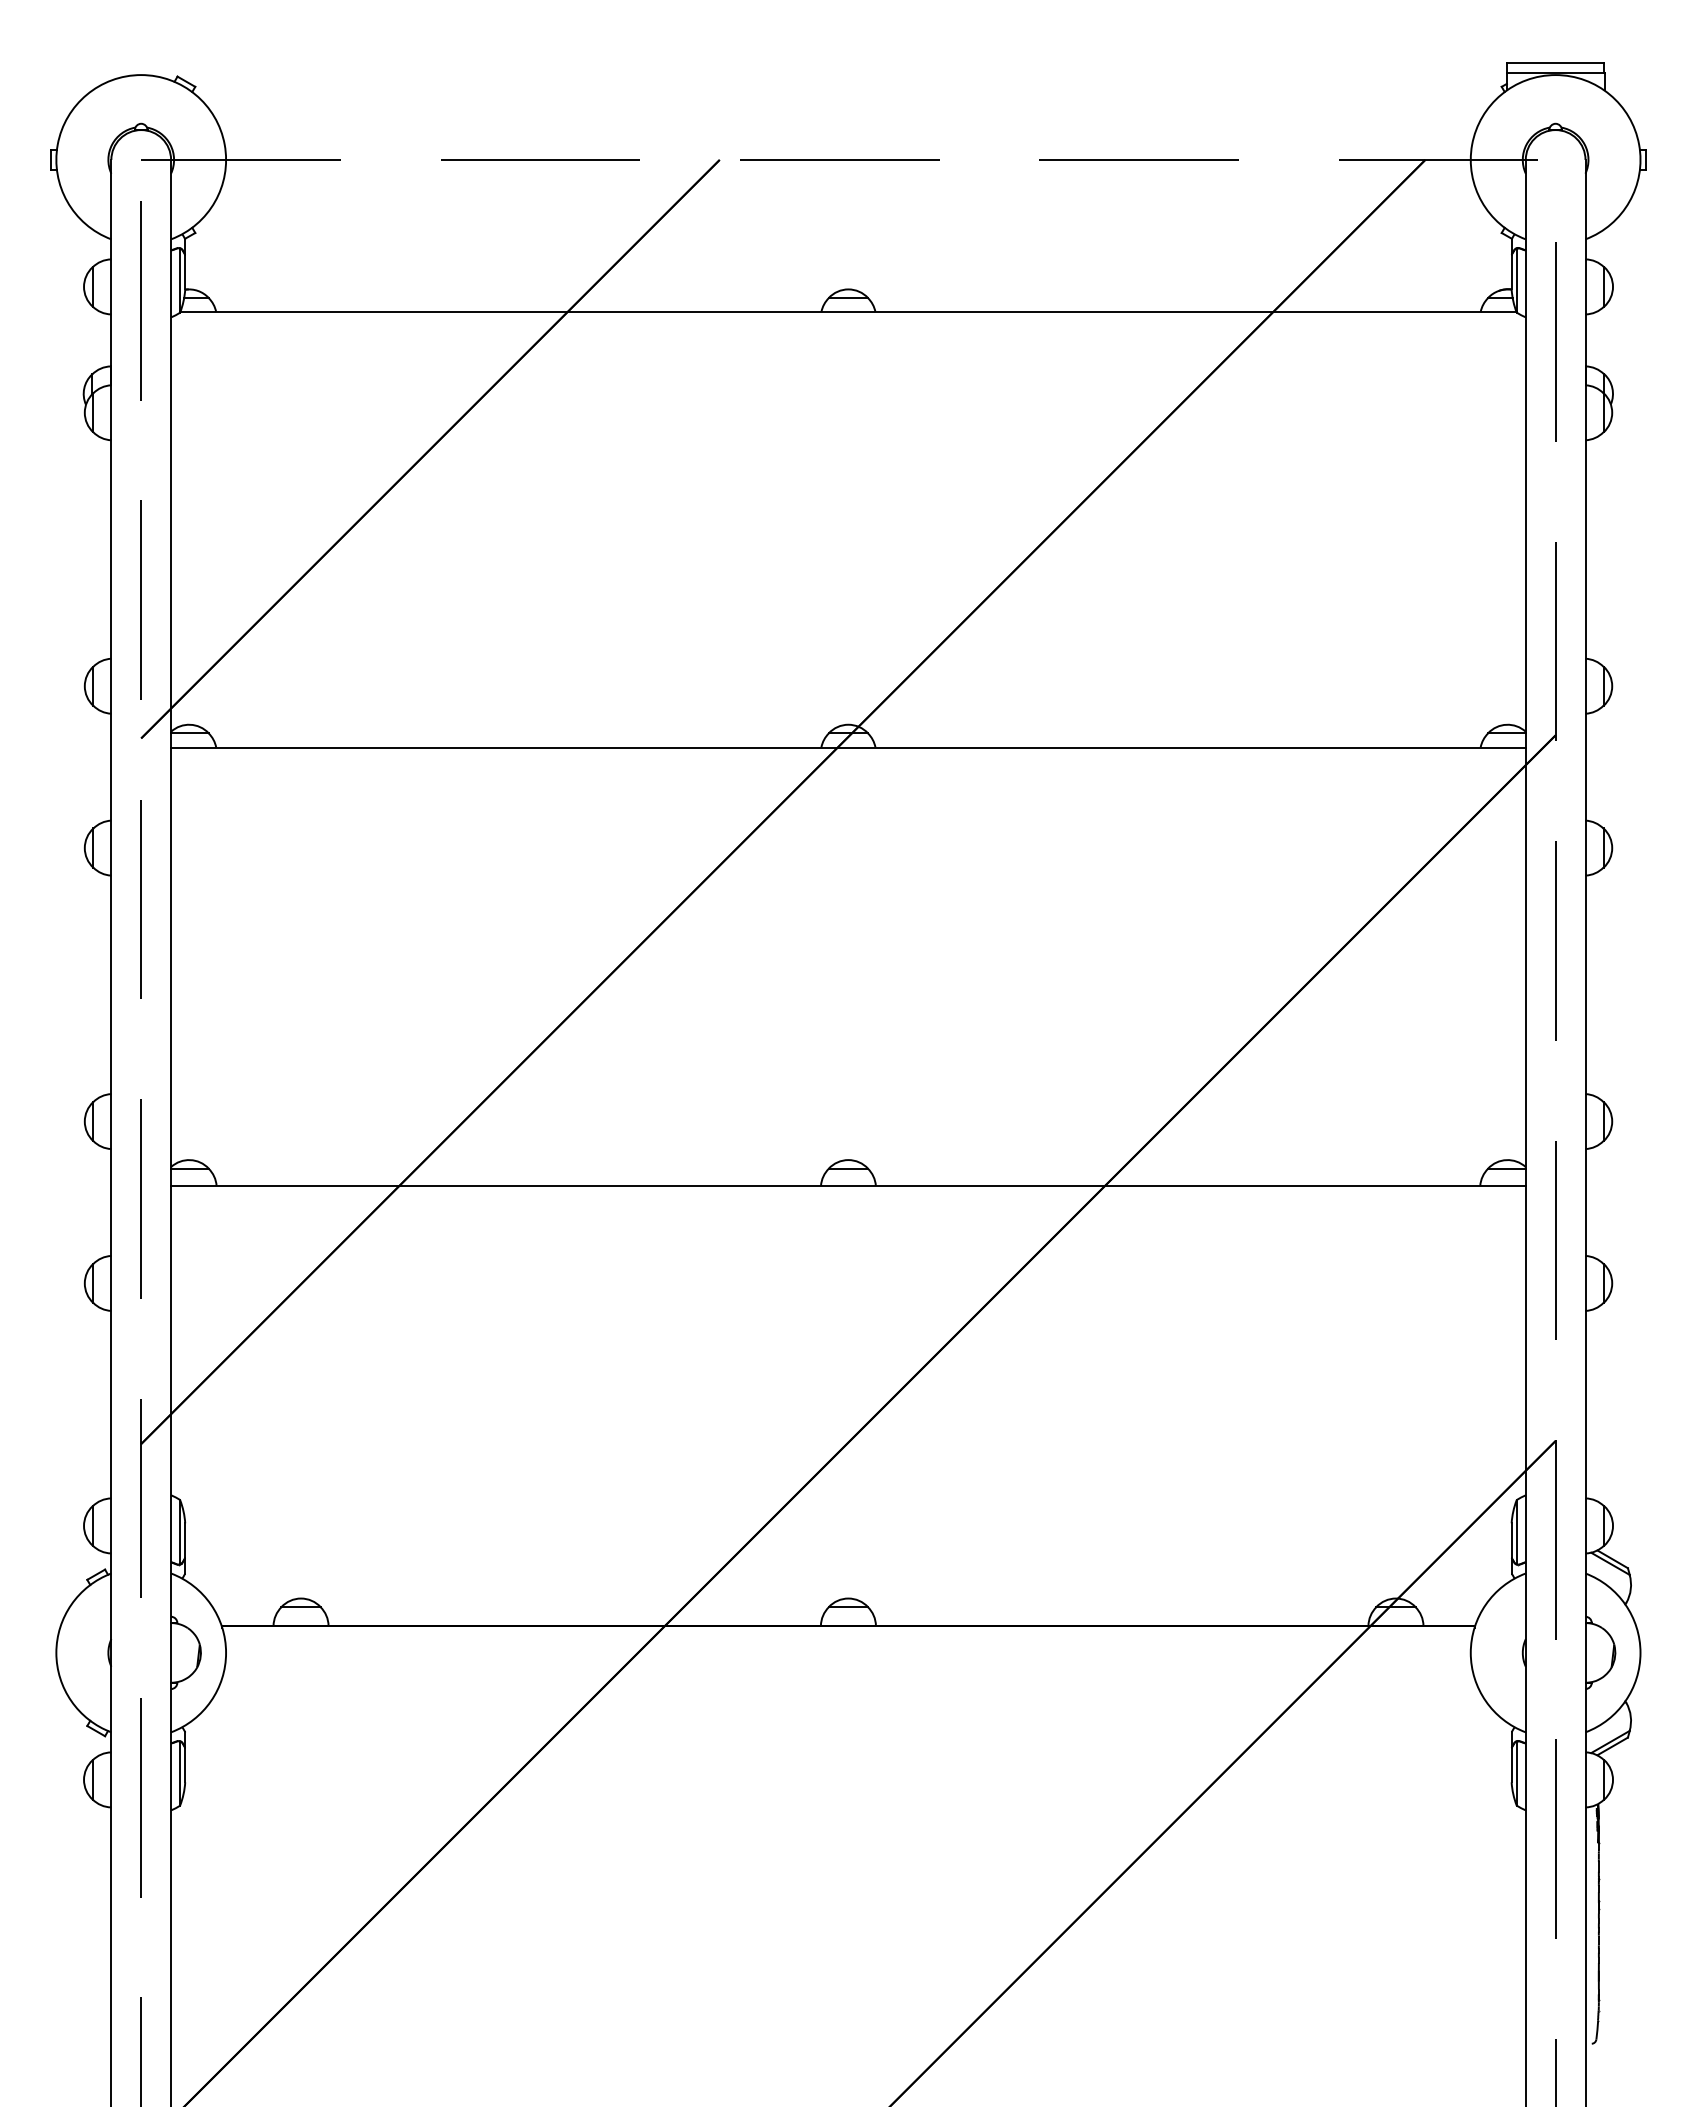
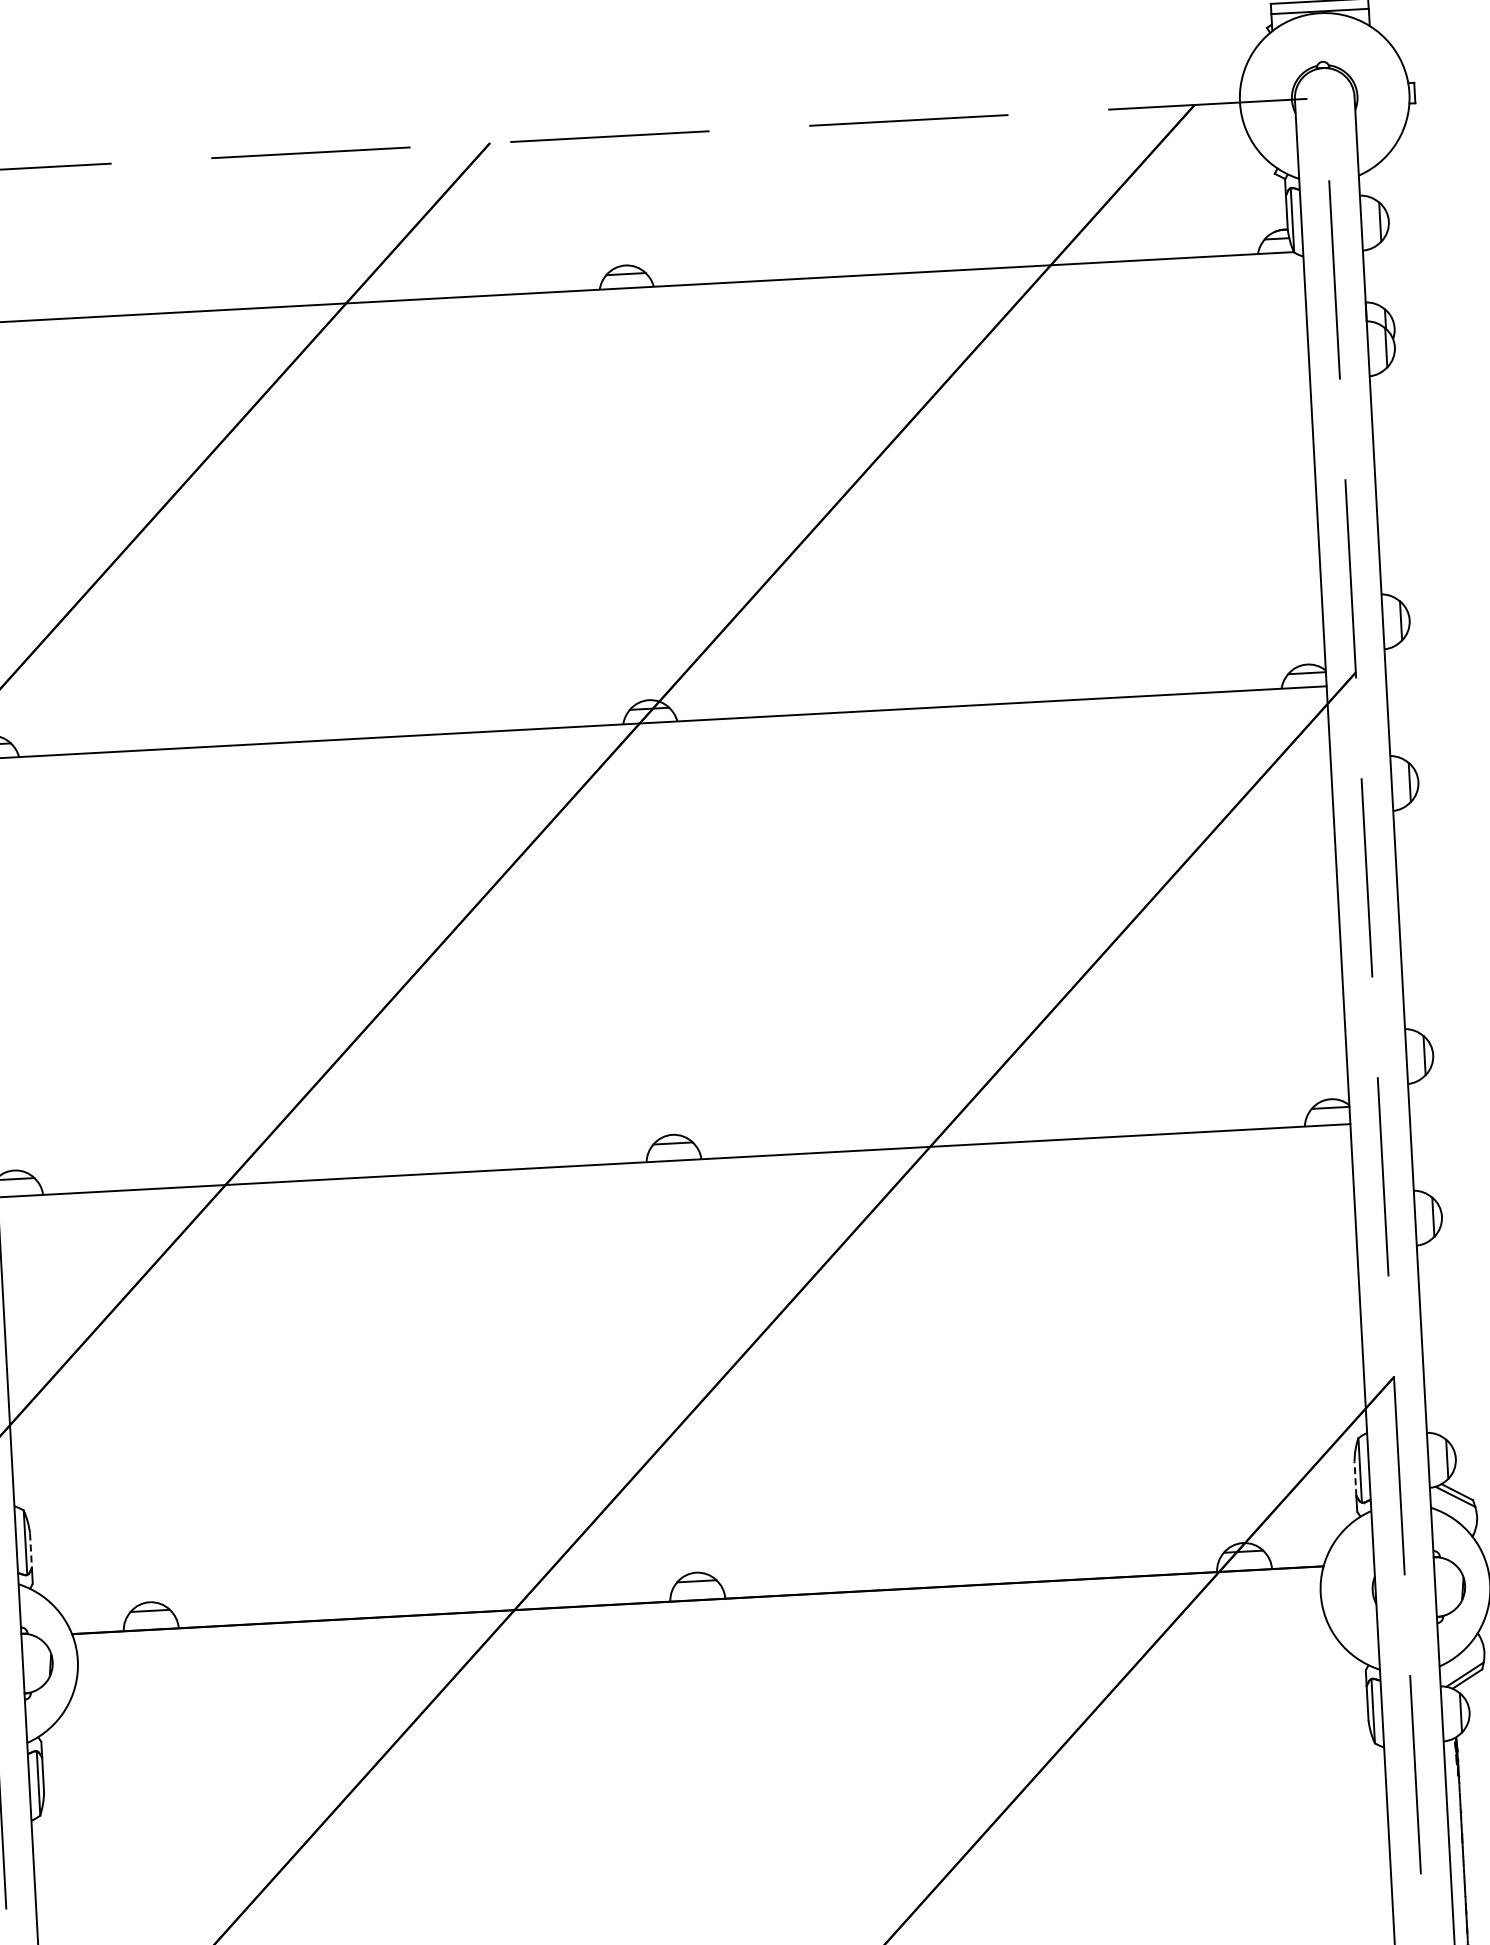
line: (1511, 1540) -> (1355, 1478), solid -> dashed
line: (185, 1541) -> (31, 1551), solid -> dashed

